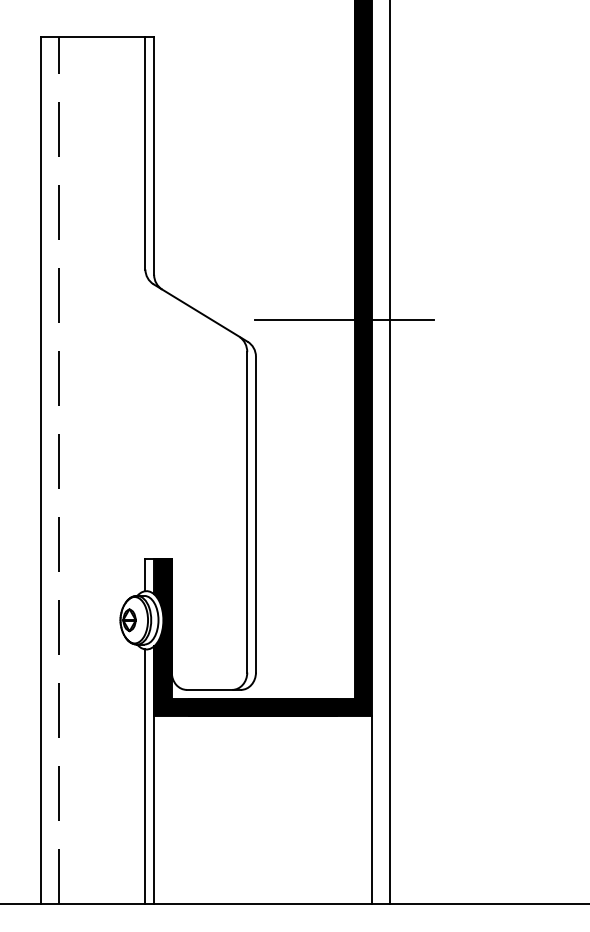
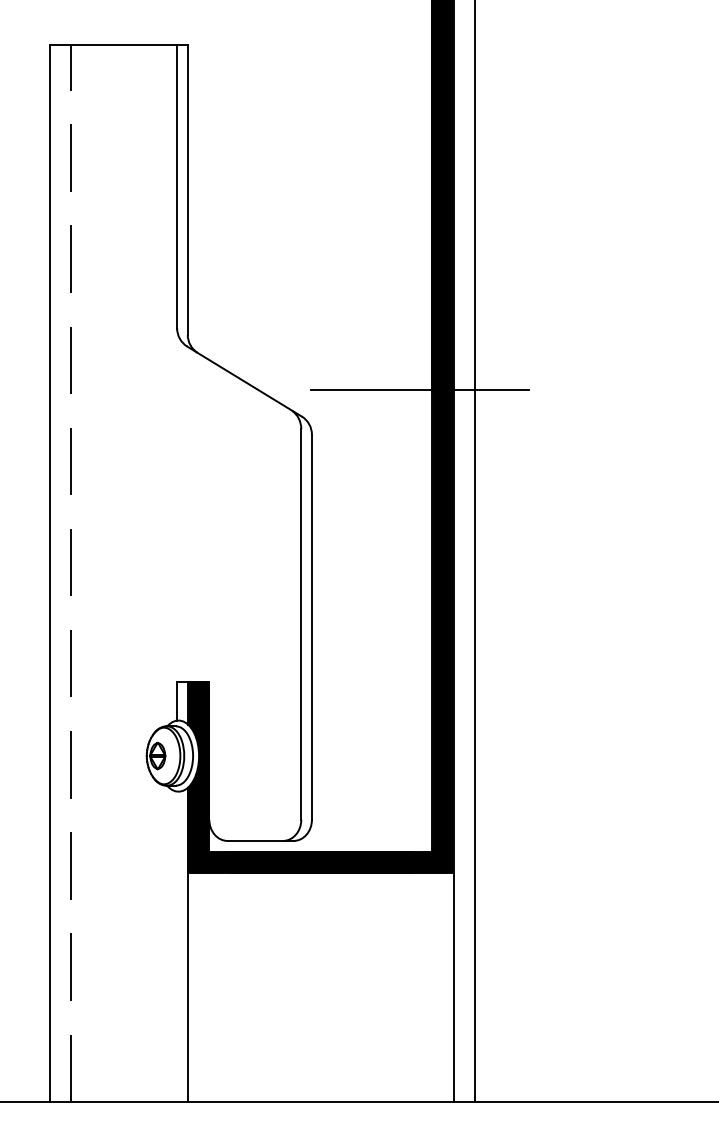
line: (145, 776) -> (177, 946), removed

